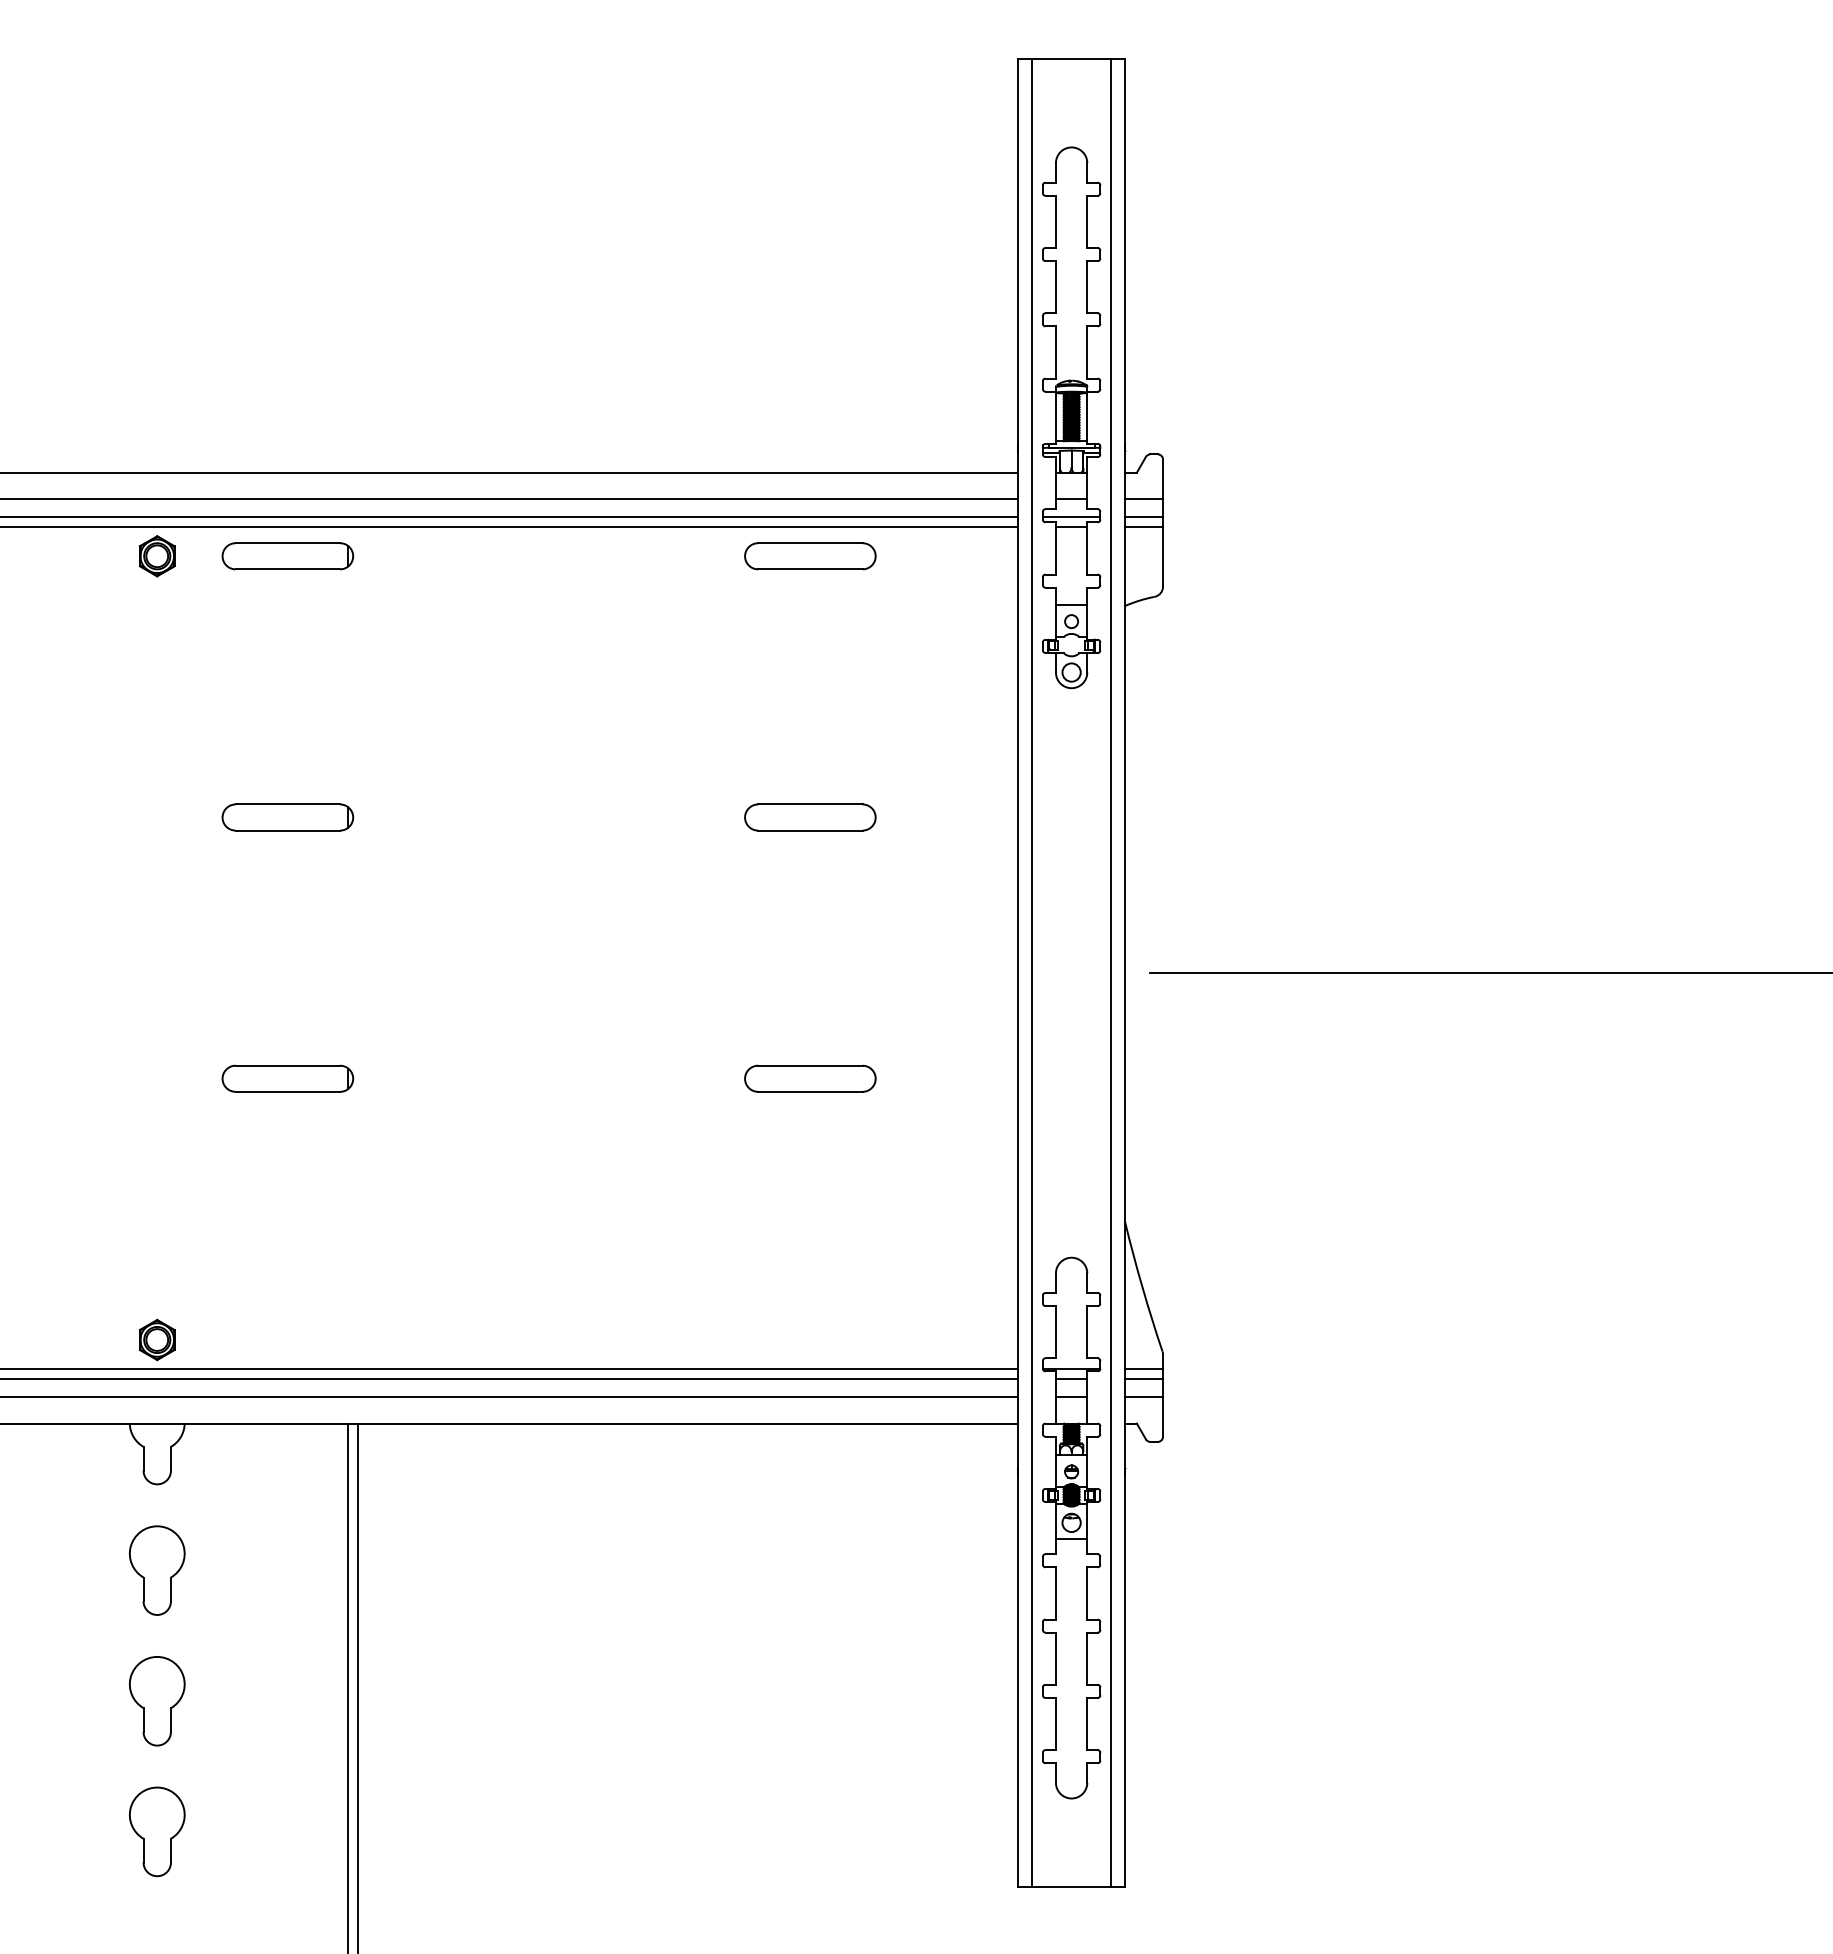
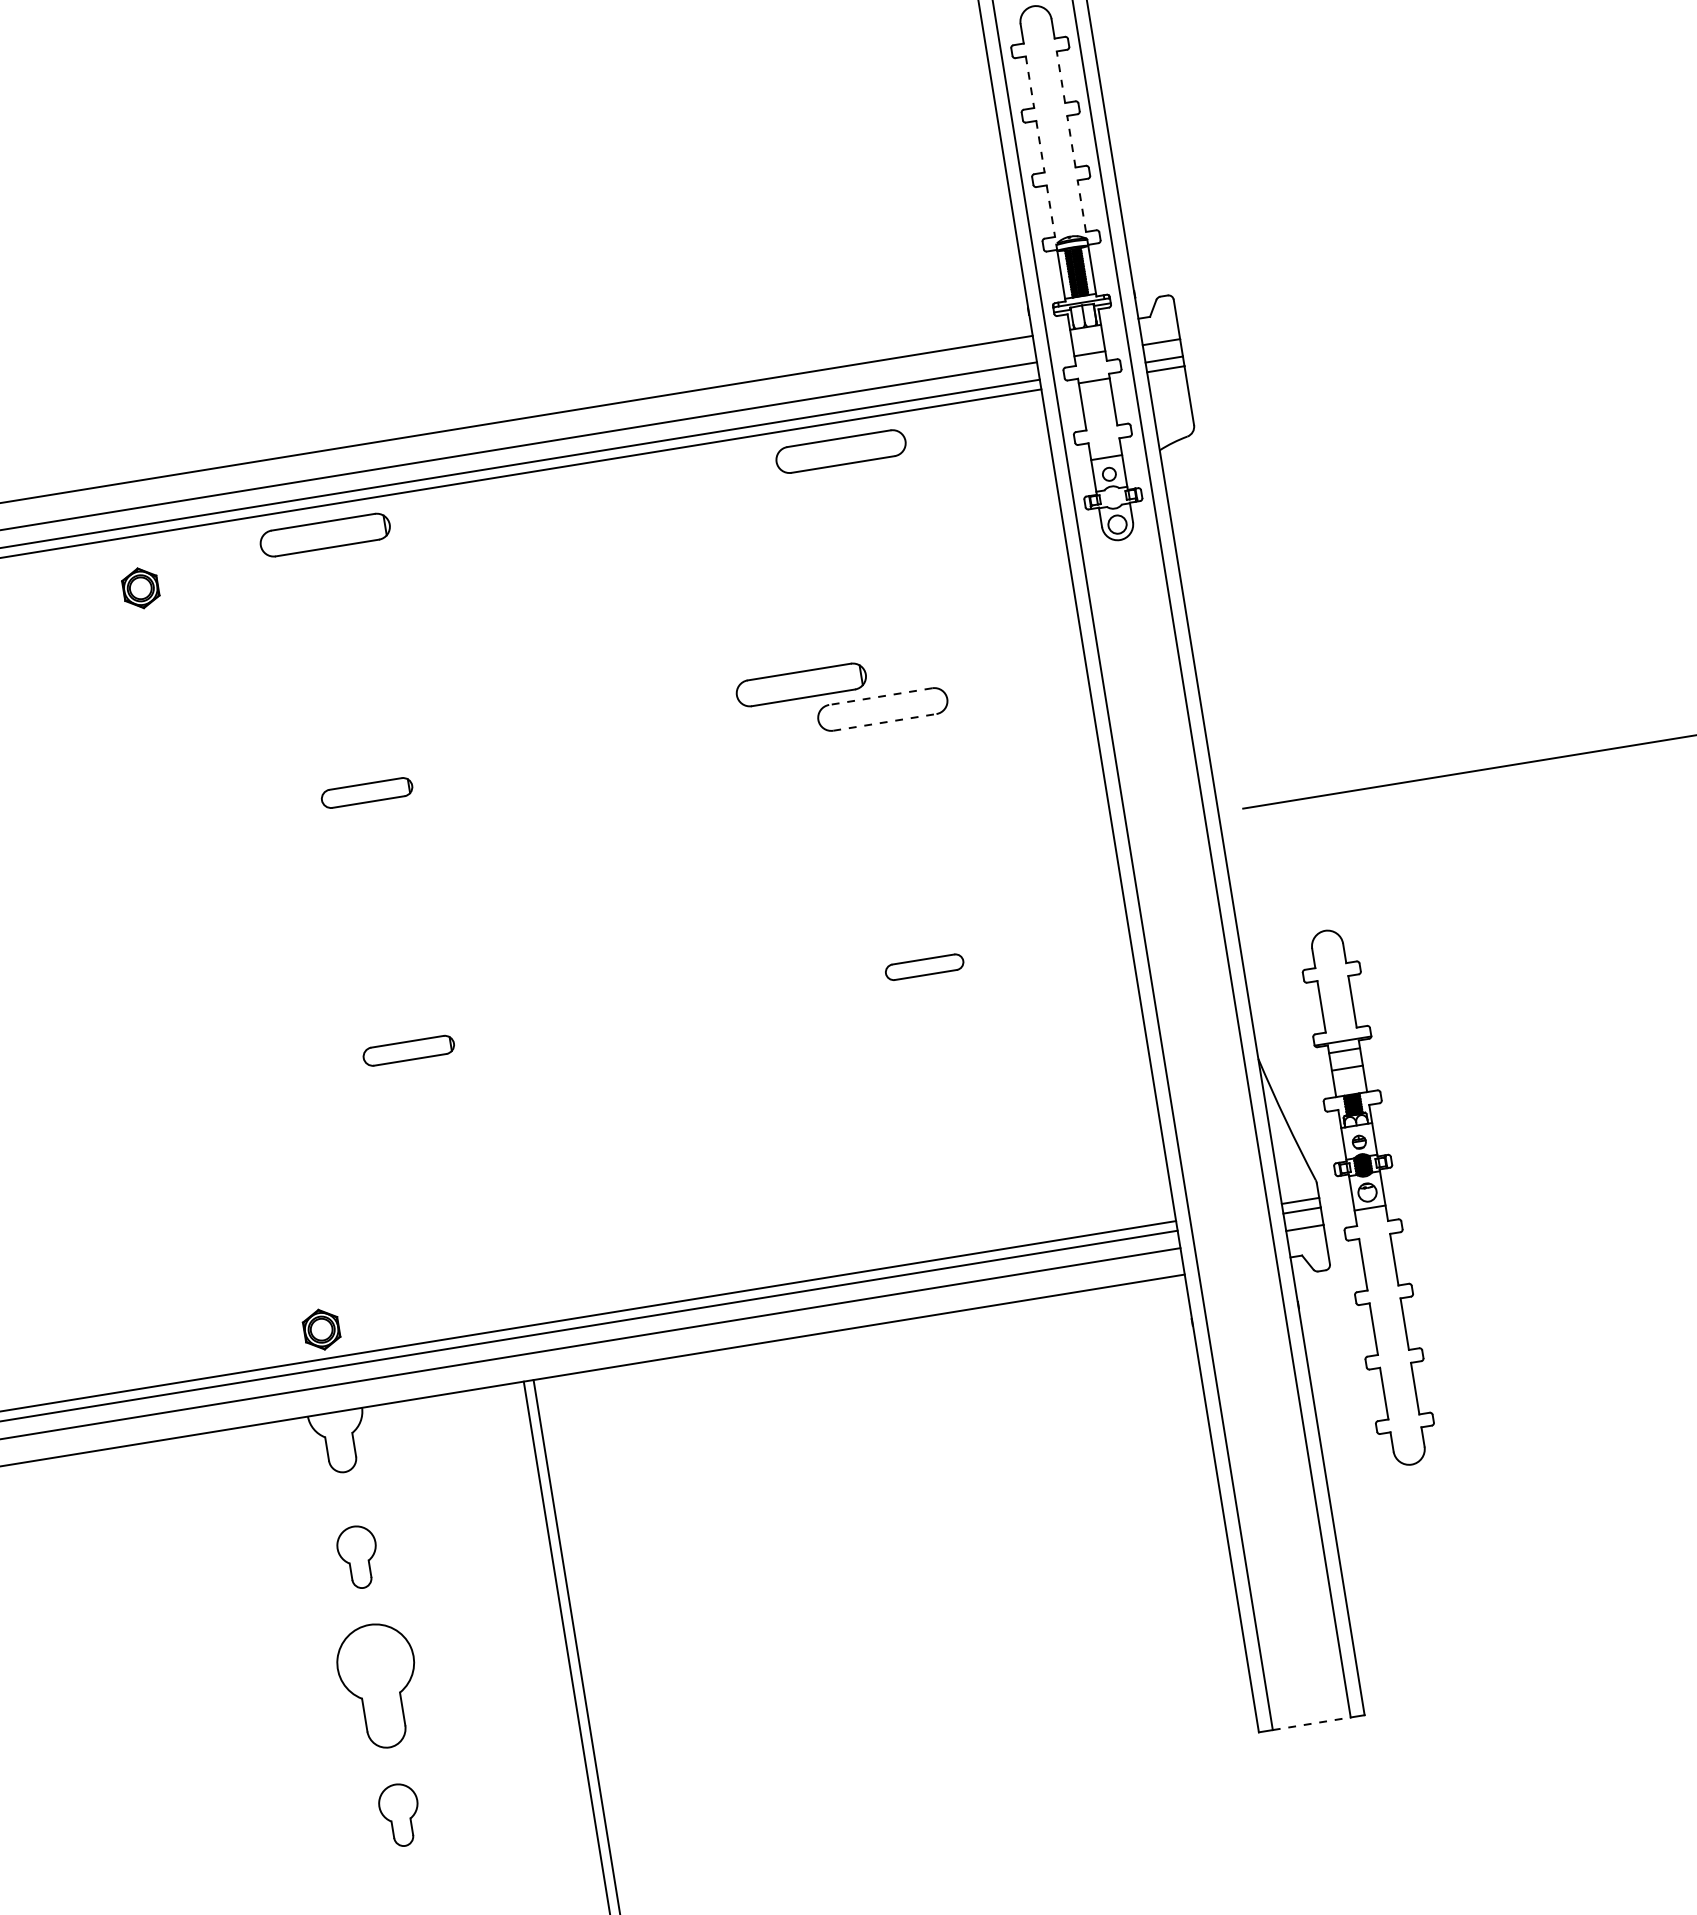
line: (1087, 221) -> (1061, 76), solid -> dashed
line: (1055, 222) -> (1029, 82), solid -> dashed
line: (1087, 286) -> (1071, 140), solid -> dashed
line: (1055, 287) -> (1040, 147), solid -> dashed
line: (1087, 352) -> (1082, 206), solid -> dashed
line: (1055, 353) -> (1050, 212), solid -> dashed
line: (1071, 517) -> (1092, 371), removed
part: (156, 556) -> (140, 588), moved
part: (733, 780) -> (801, 685), added
line: (809, 804) -> (879, 696), solid -> dashed
part: (287, 817) -> (366, 793), size x0.7
line: (810, 830) -> (885, 722), solid -> dashed
part: (287, 1078) -> (408, 1050), size x0.7
part: (810, 1078) -> (924, 967), size x0.6
part: (1071, 1527) -> (1368, 1197), moved
part: (156, 1570) -> (357, 1557), size x0.7
part: (156, 1701) -> (378, 1686), size x1.4
part: (156, 1831) -> (399, 1814), size x0.7
line: (1072, 1887) -> (1312, 1723), solid -> dashed

